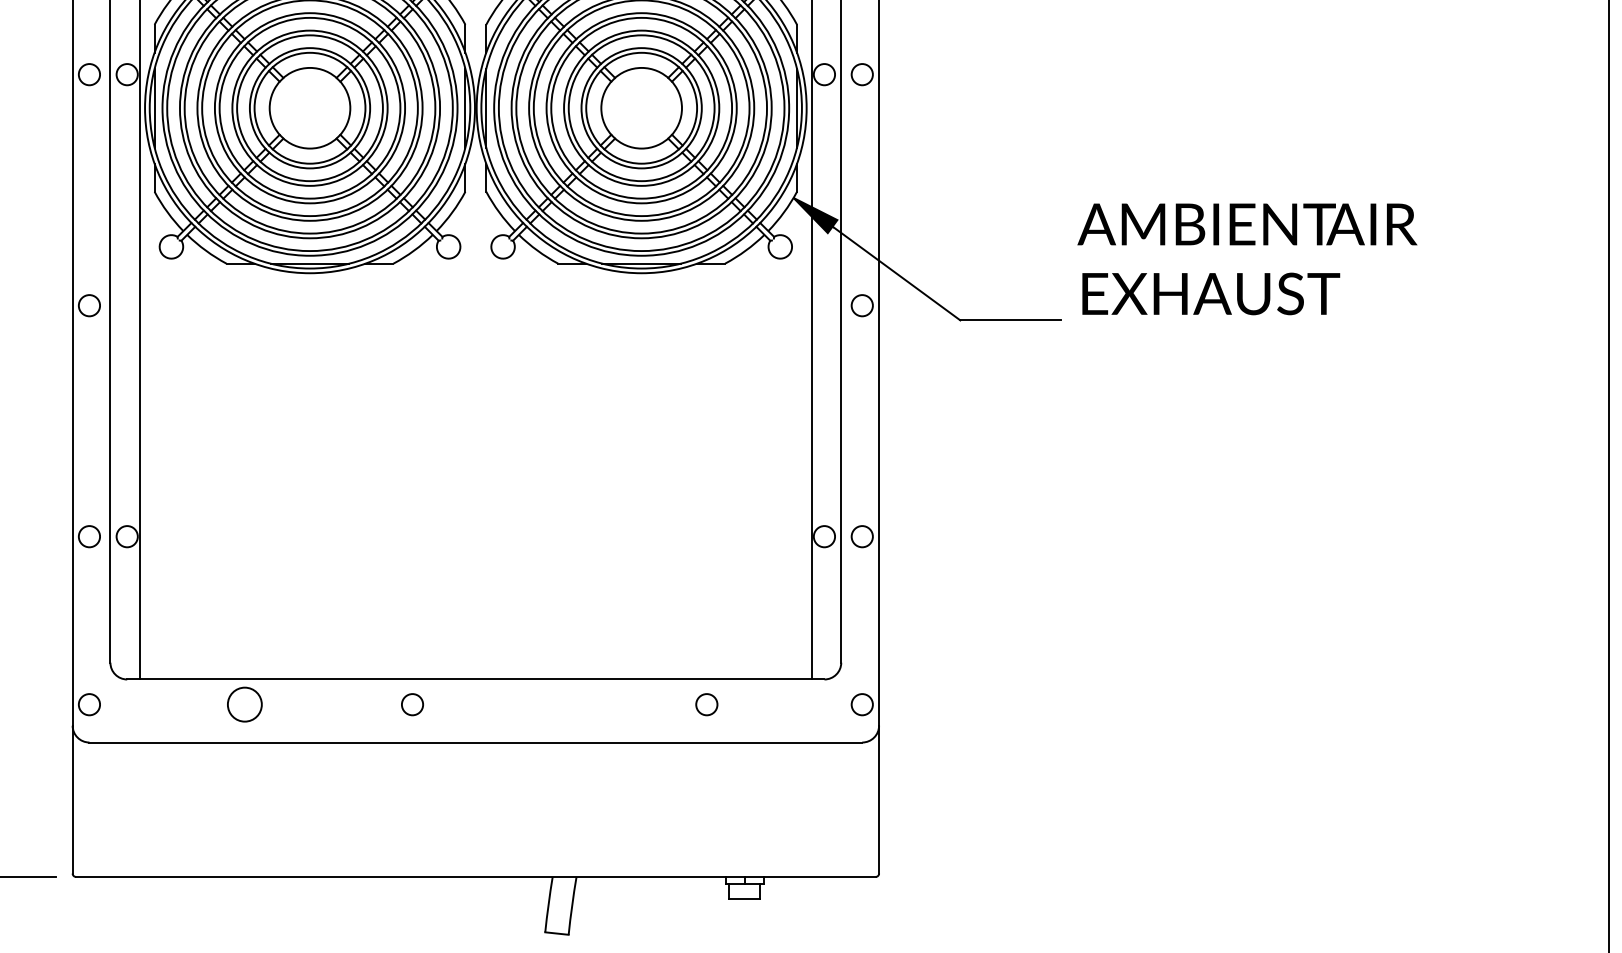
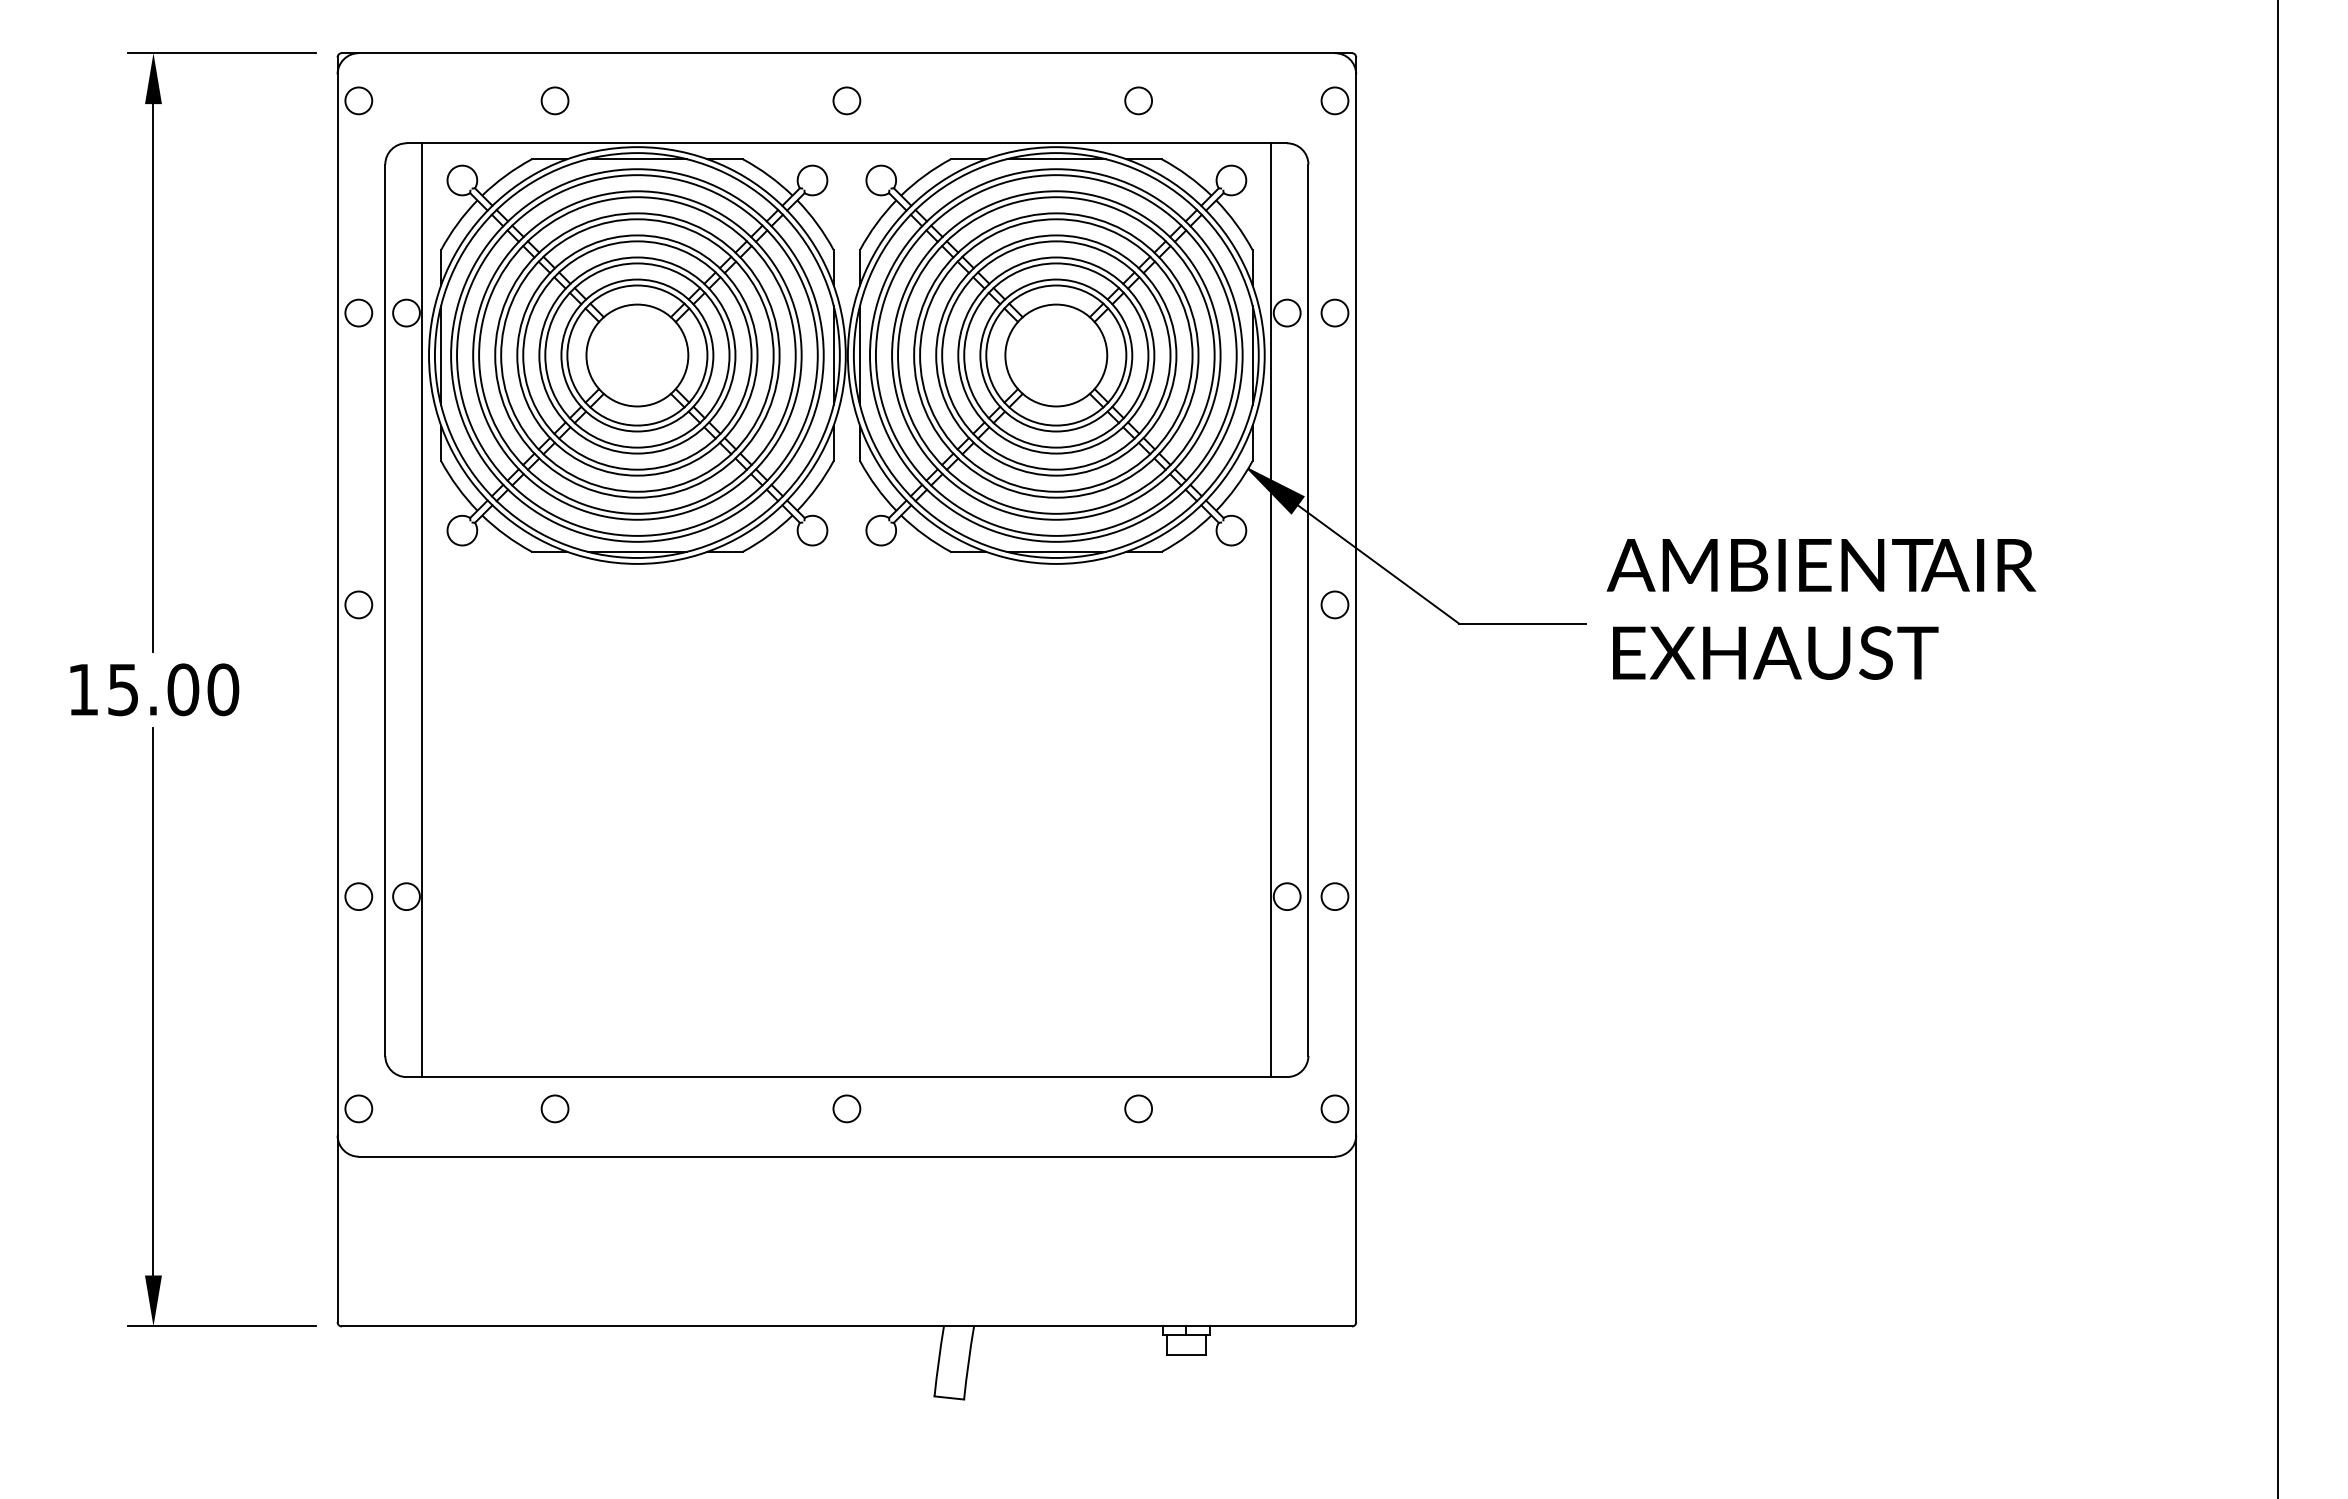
text: (1247, 259) -> (1821, 609), moved
circle: (244, 704) -> (554, 1108), size x0.62
circle: (412, 704) -> (846, 1108), moved

